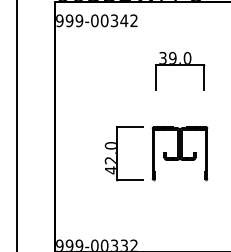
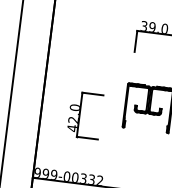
part: (123, 153) -> (84, 115), moved

